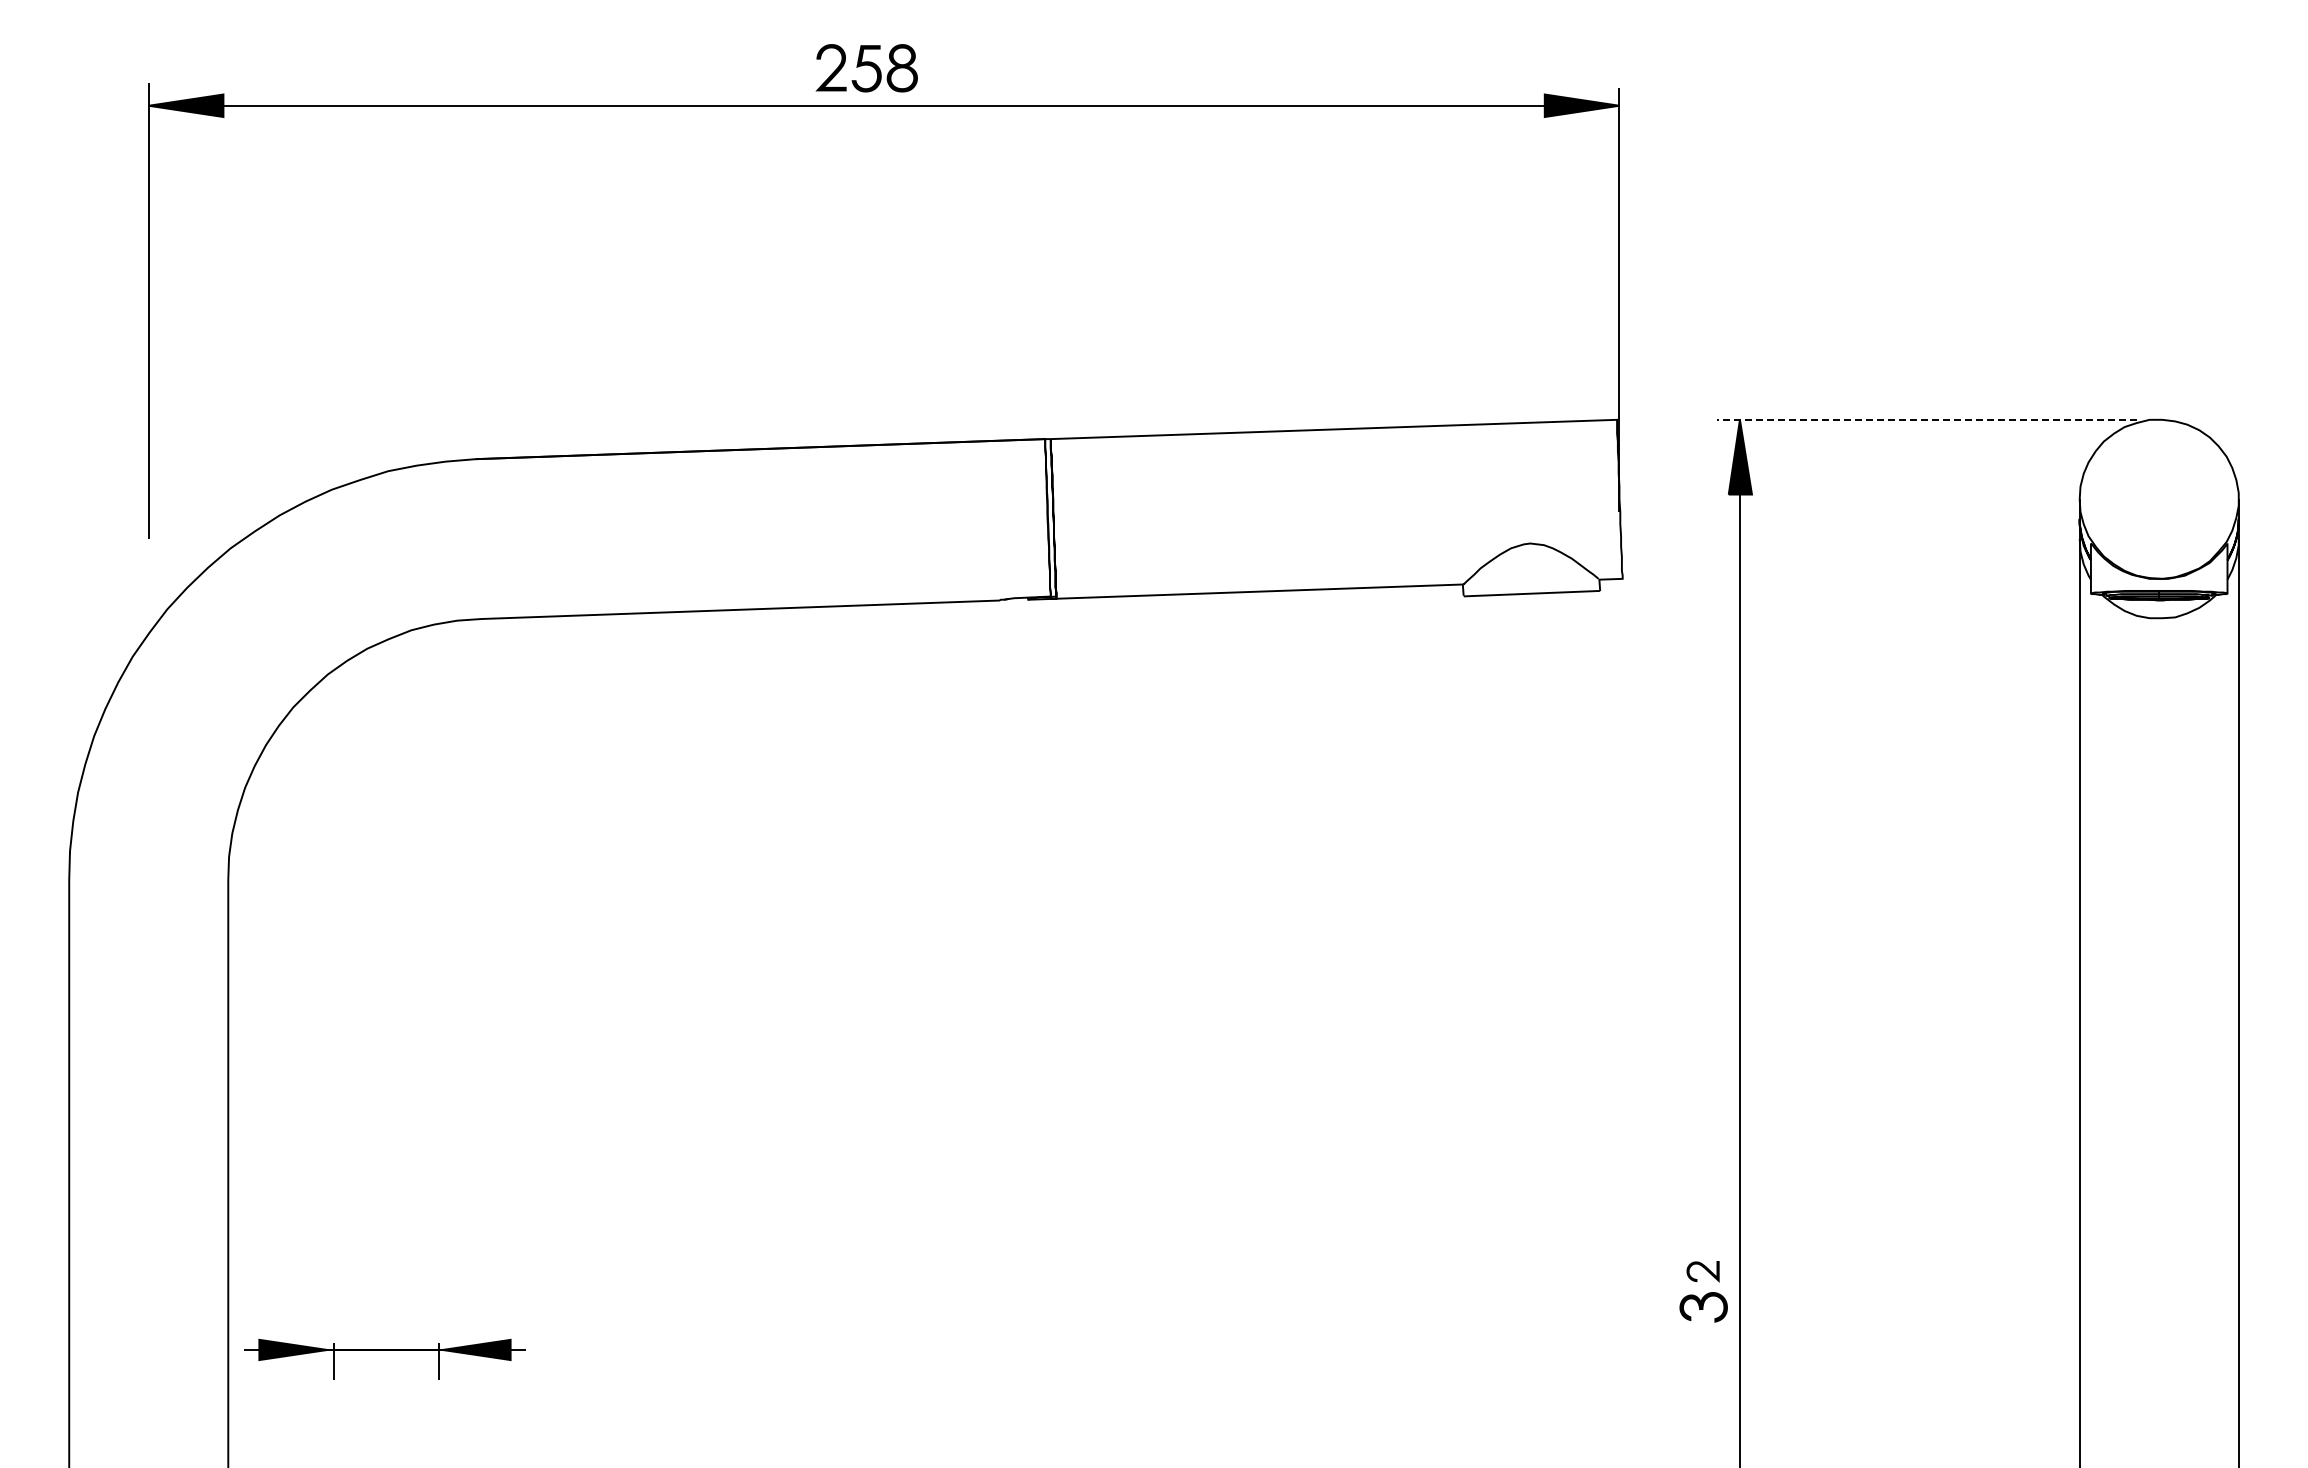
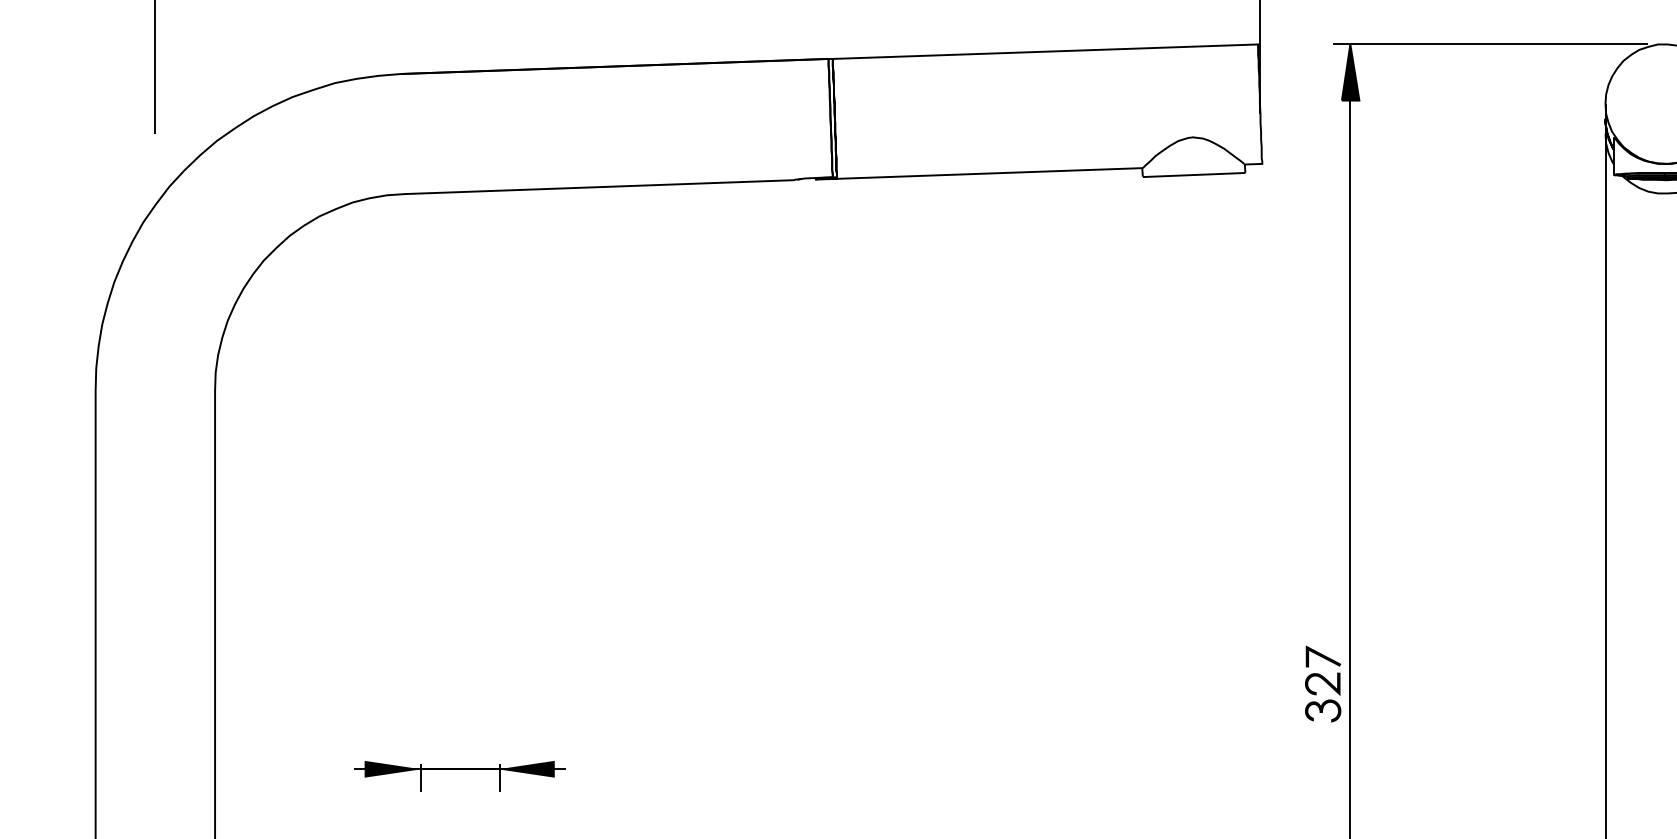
line: (1927, 419) -> (1491, 44), dashed -> solid
fill: (1703, 1234) -> (1322, 656), added
part: (1702, 1271) -> (1322, 684), size x1.43
part: (384, 1350) -> (459, 769), moved

